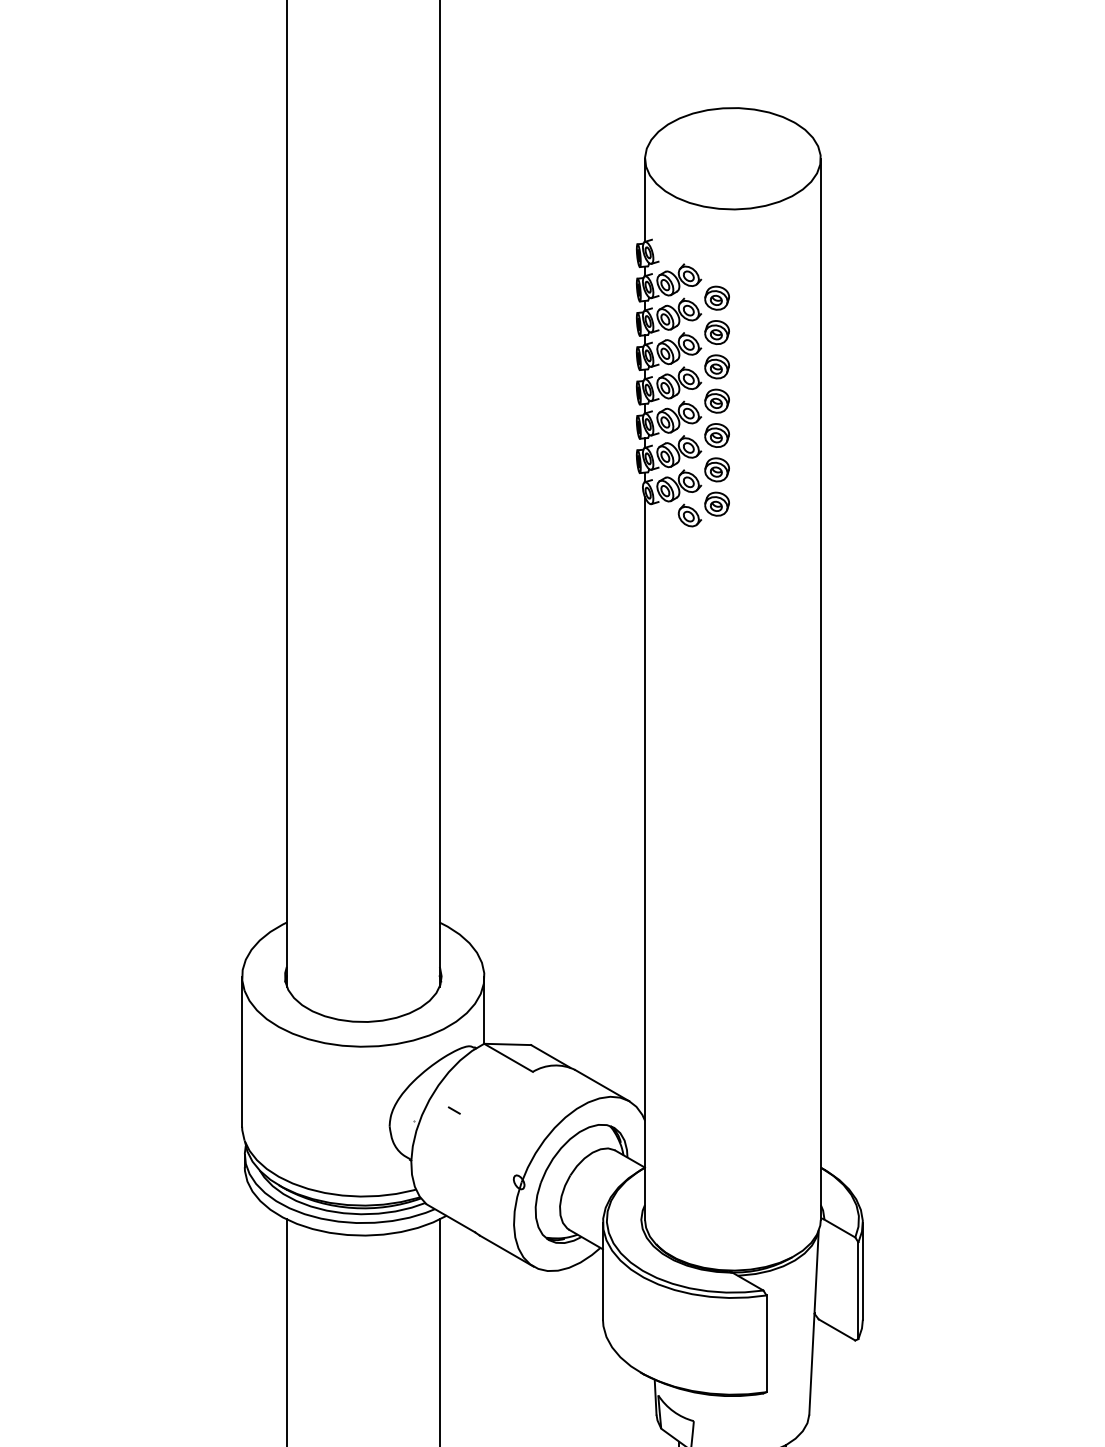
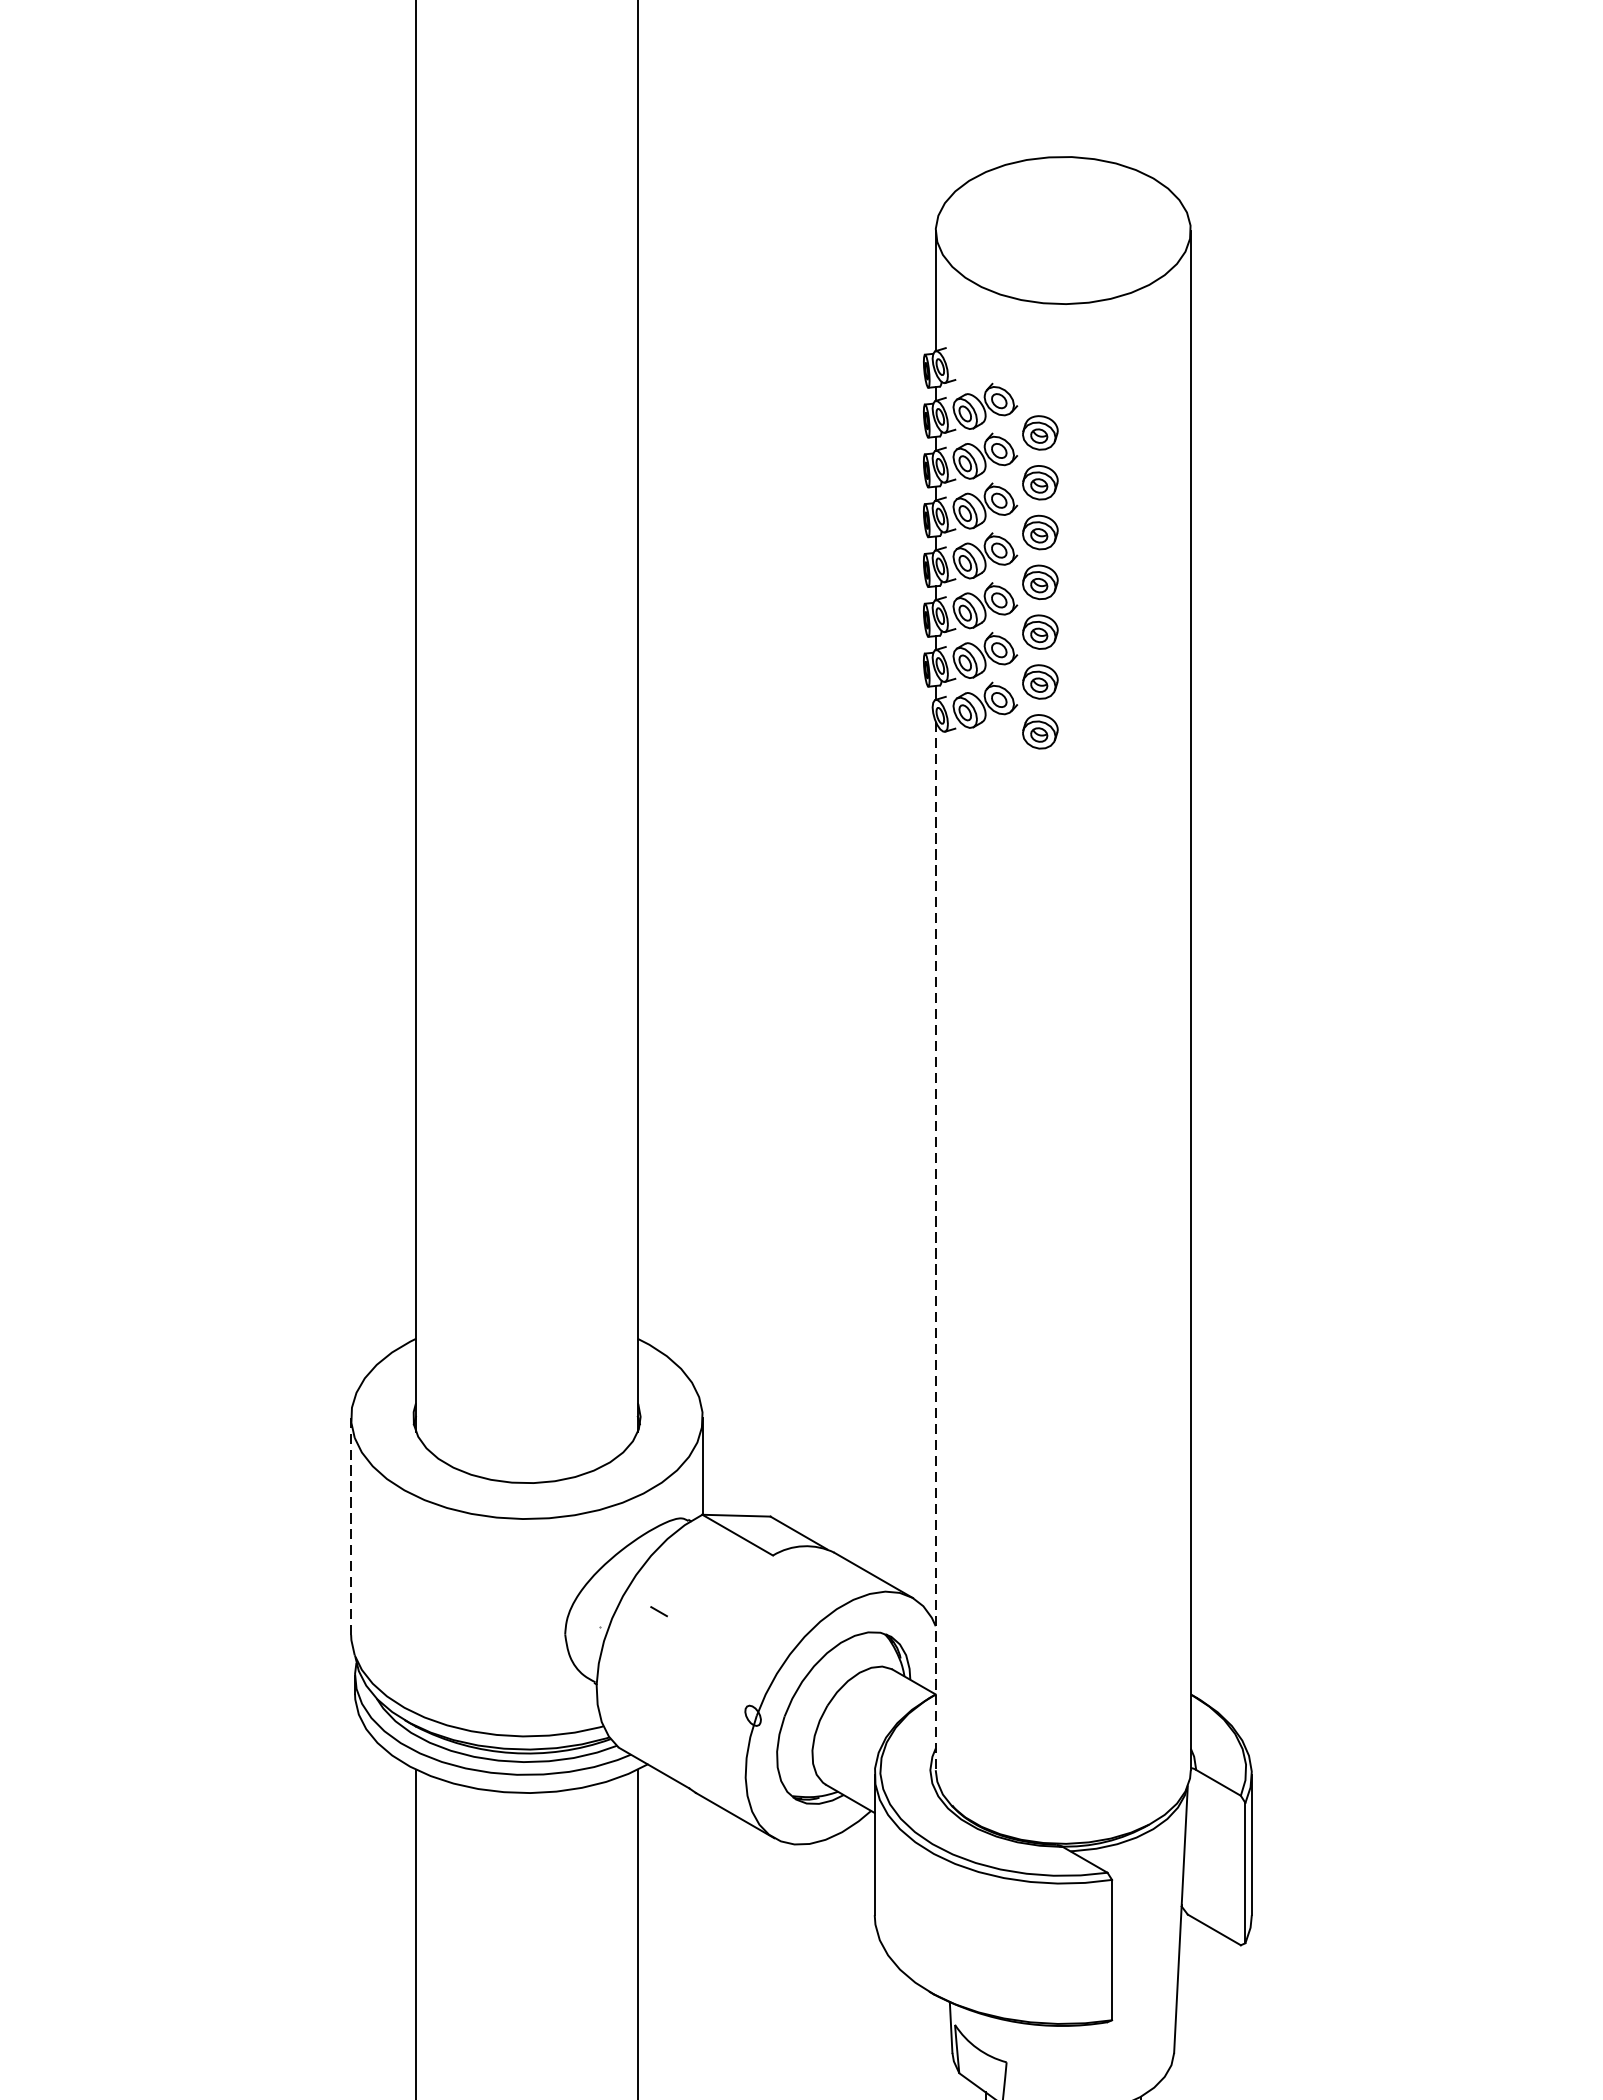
part: (689, 515) -> (1000, 748), removed
line: (645, 859) -> (936, 1247), solid -> dashed
line: (242, 1051) -> (351, 1525), solid -> dashed

